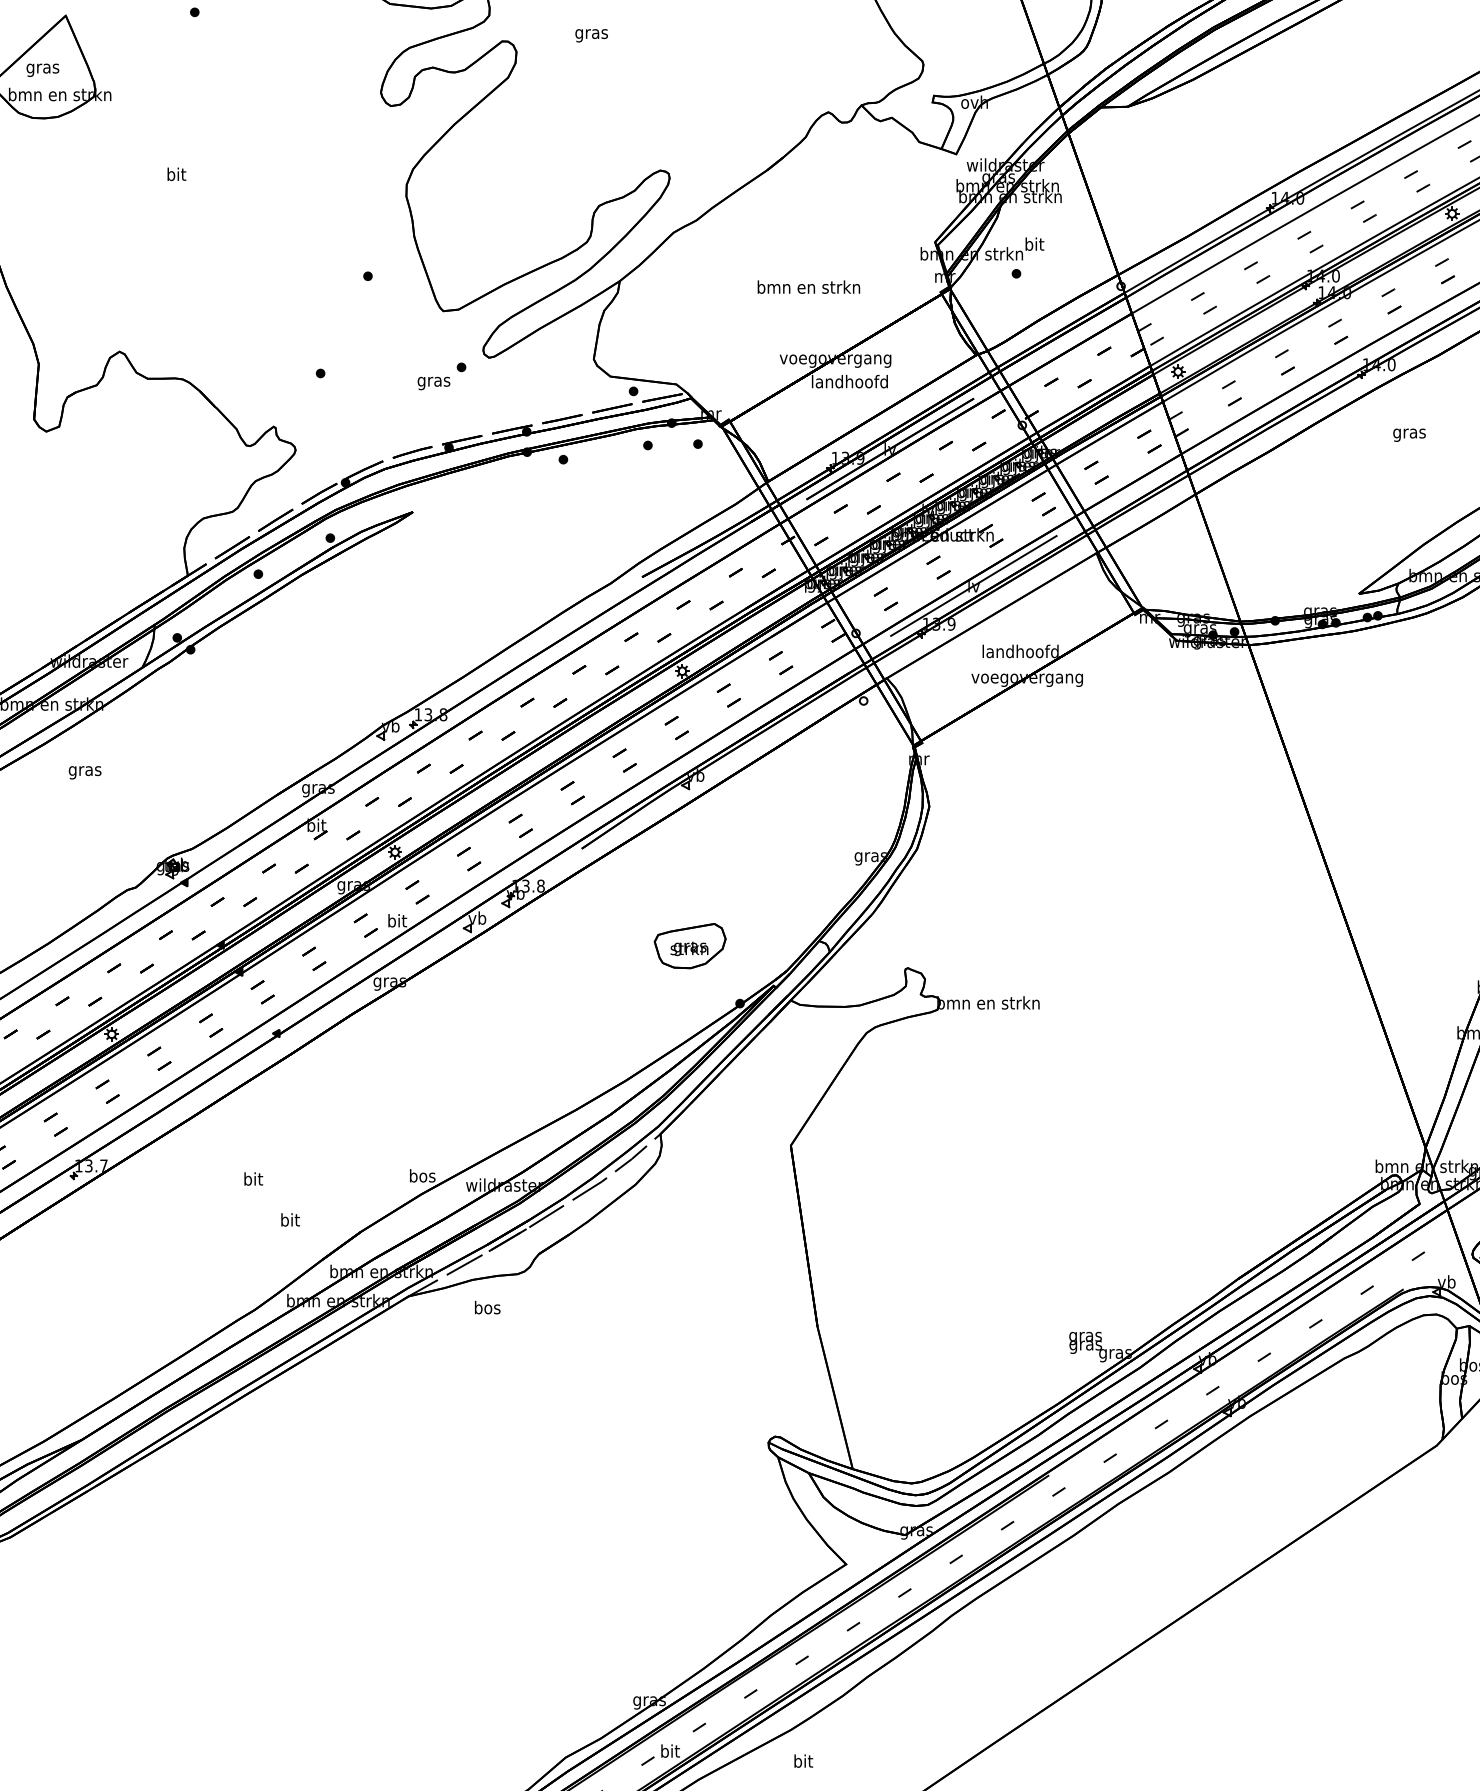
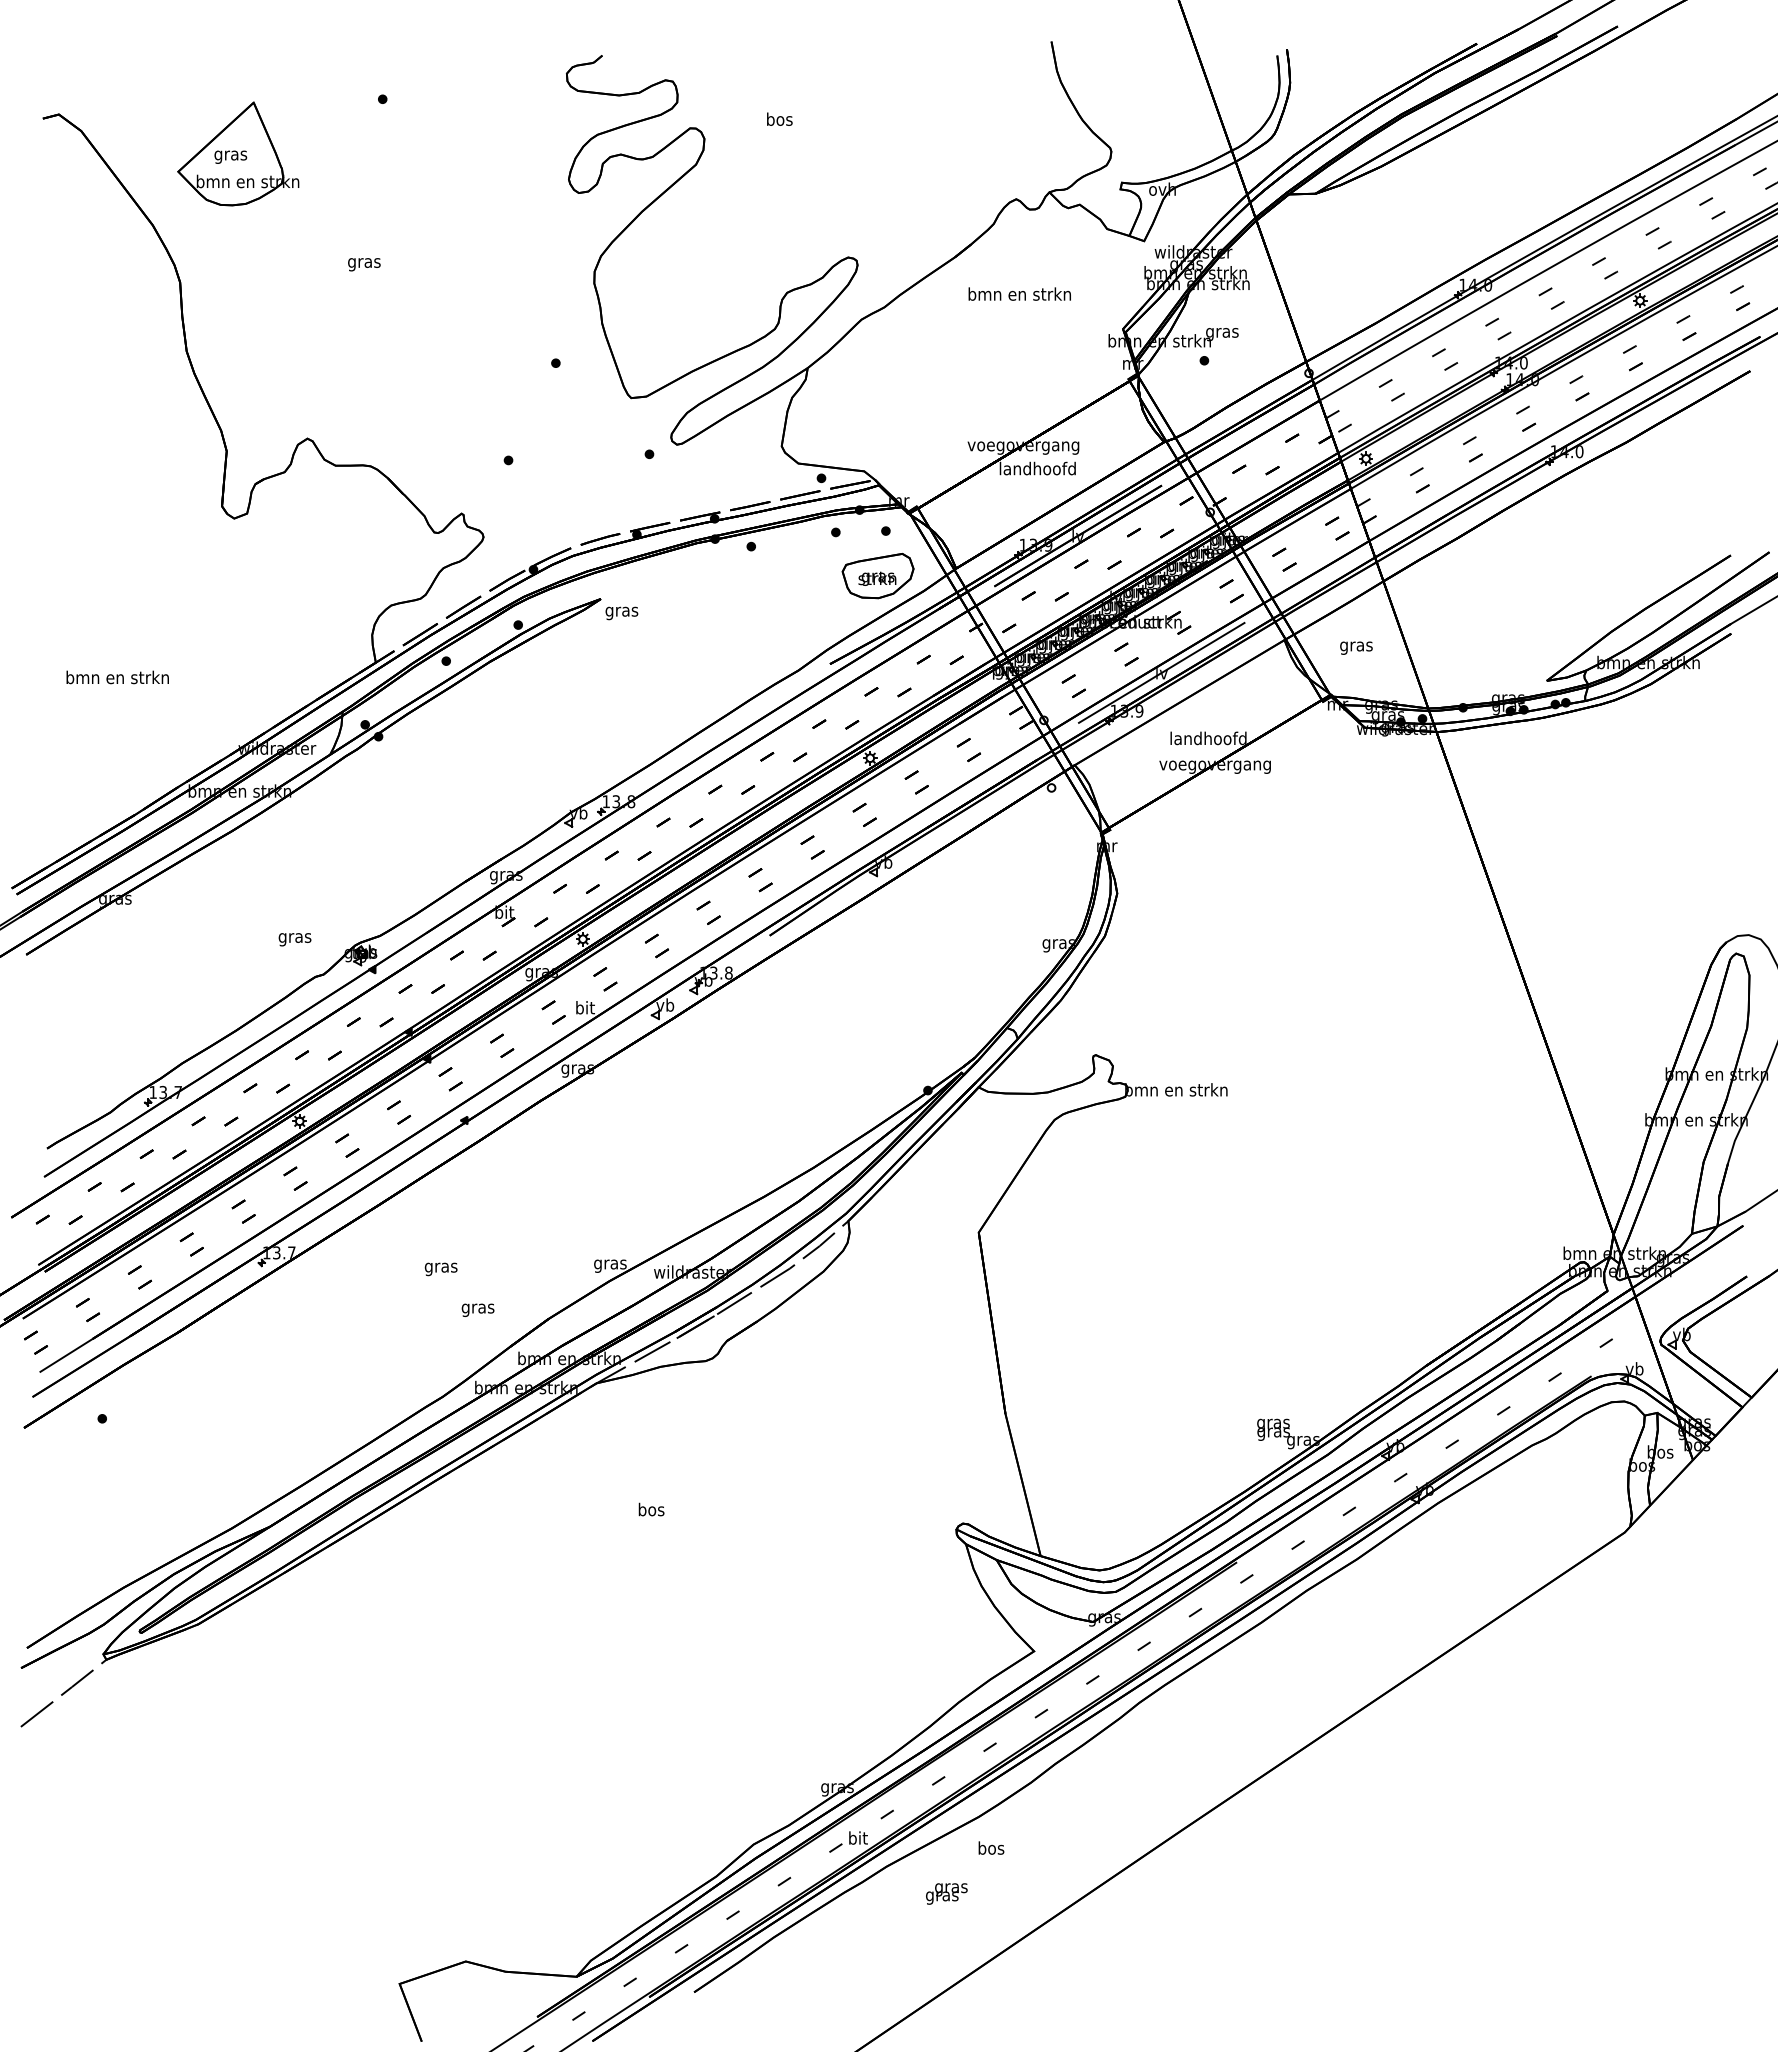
text: (591, 33) -> (779, 120), gras -> bos
text: (176, 175) -> (364, 262), bit -> gras
text: (1034, 245) -> (1222, 332), bit -> gras
text: (808, 286) -> (1019, 293), moved
text: (433, 383) -> (621, 613), moved
text: (1409, 434) -> (1356, 647), moved
text: (84, 772) -> (294, 939), moved
part: (689, 946) -> (877, 576), moved
text: (422, 1177) -> (610, 1264), bos -> gras
text: (252, 1180) -> (440, 1267), bit -> gras
text: (289, 1221) -> (477, 1308), bit -> gras
text: (487, 1307) -> (651, 1509), moved
text: (803, 1760) -> (991, 1847), bit -> bos

